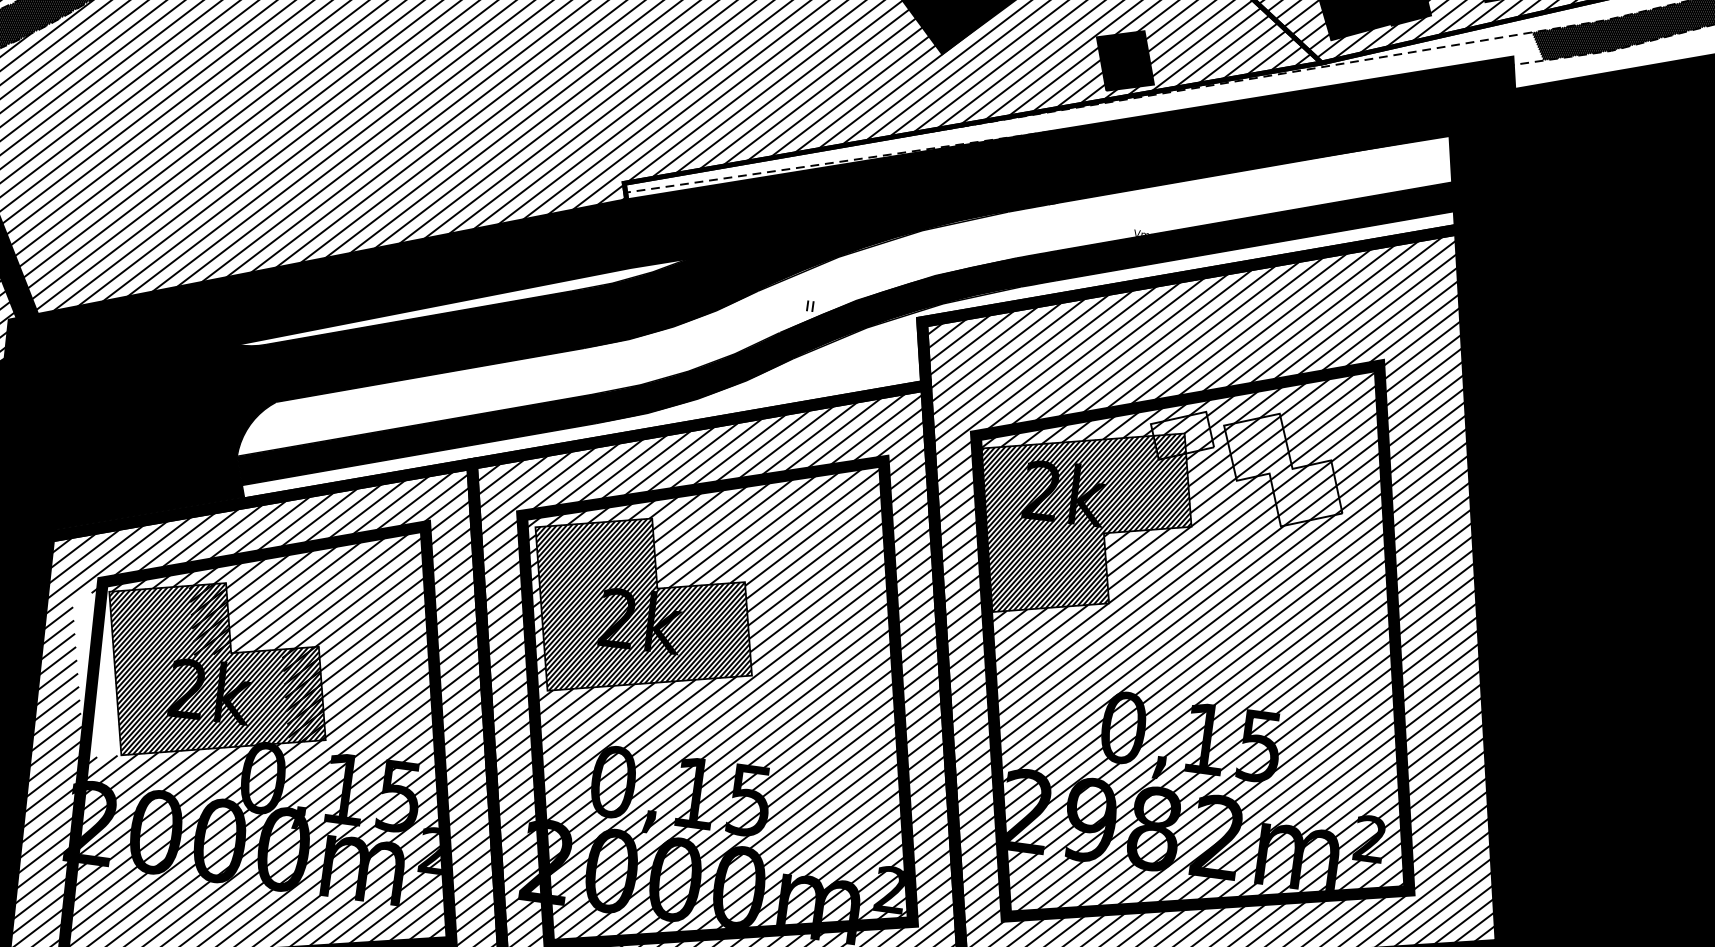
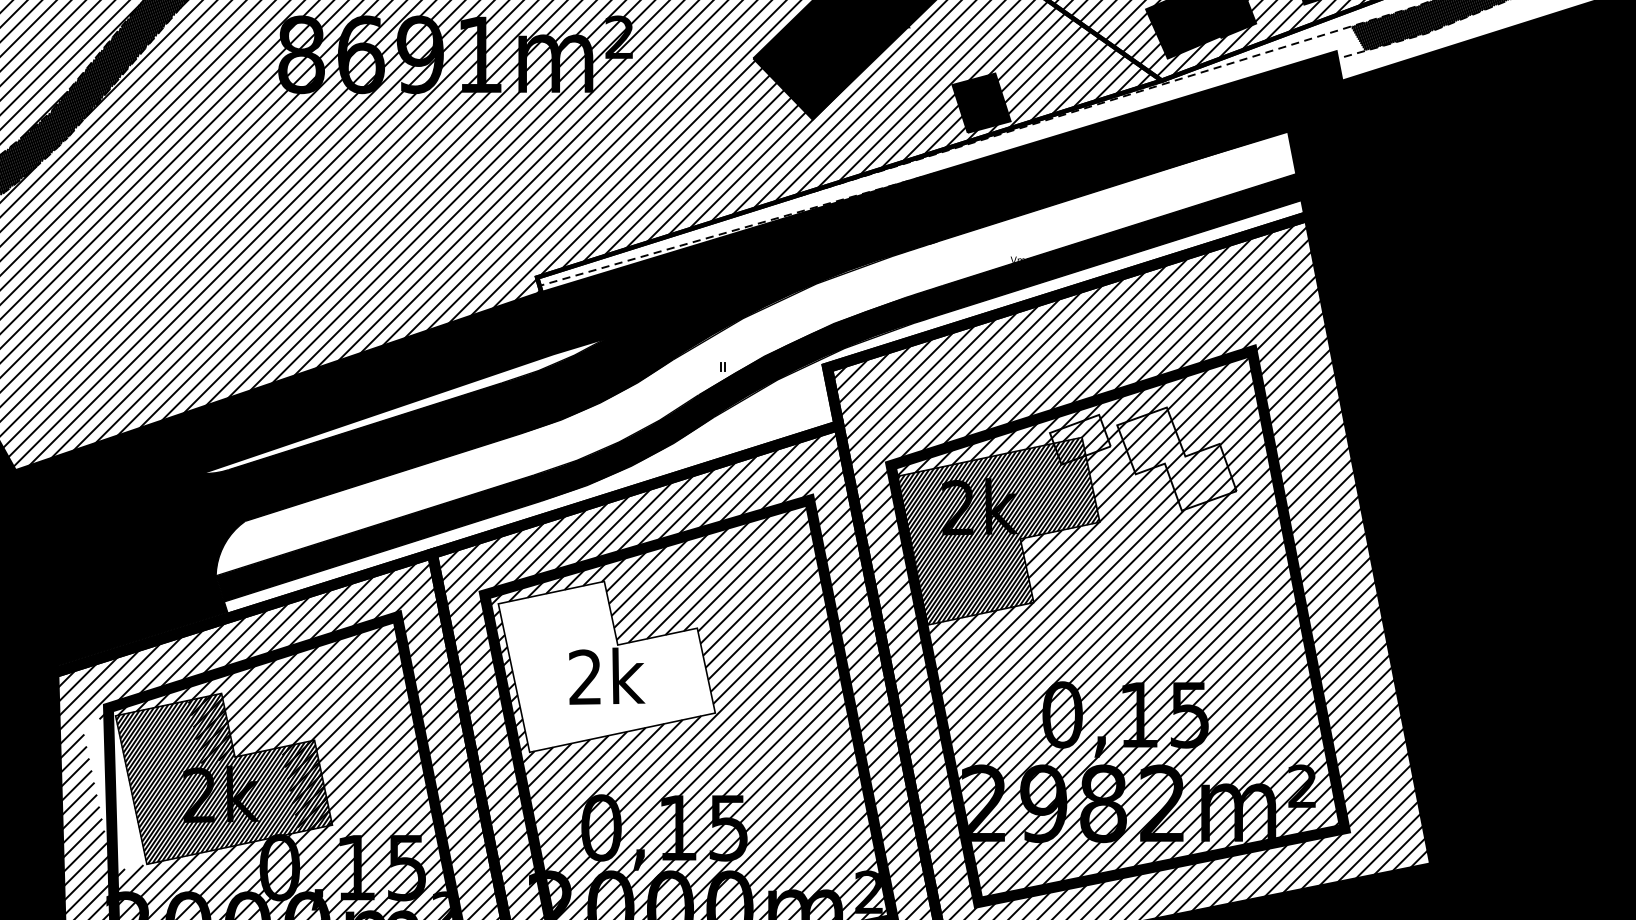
hatch: (643, 610) -> (607, 666), removed

